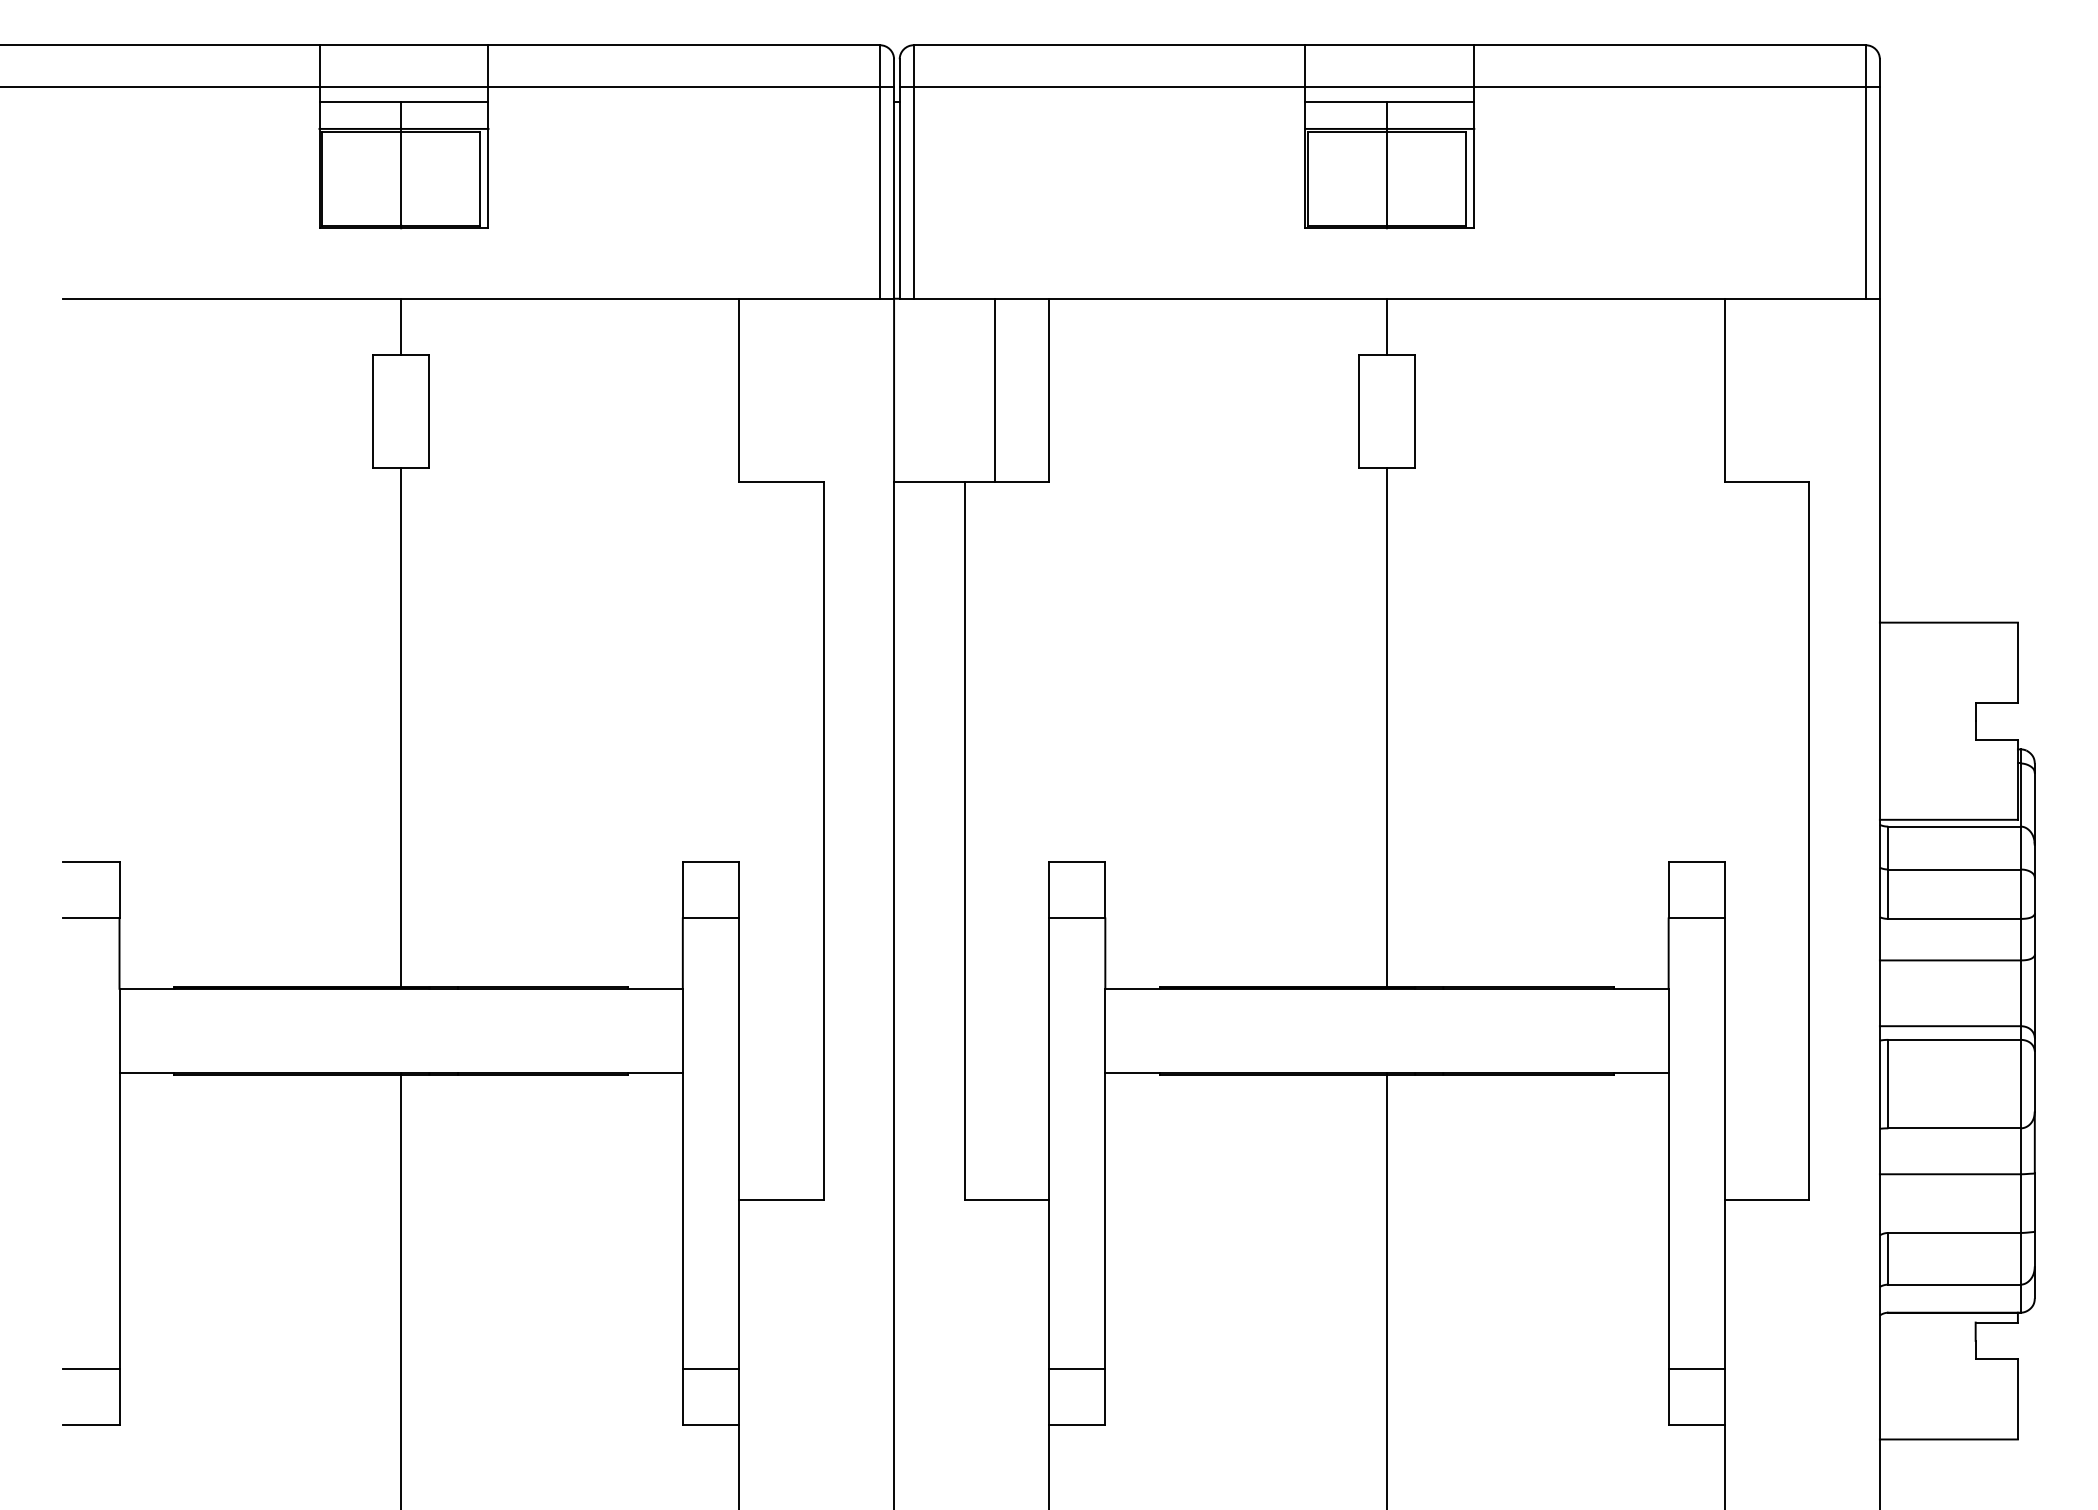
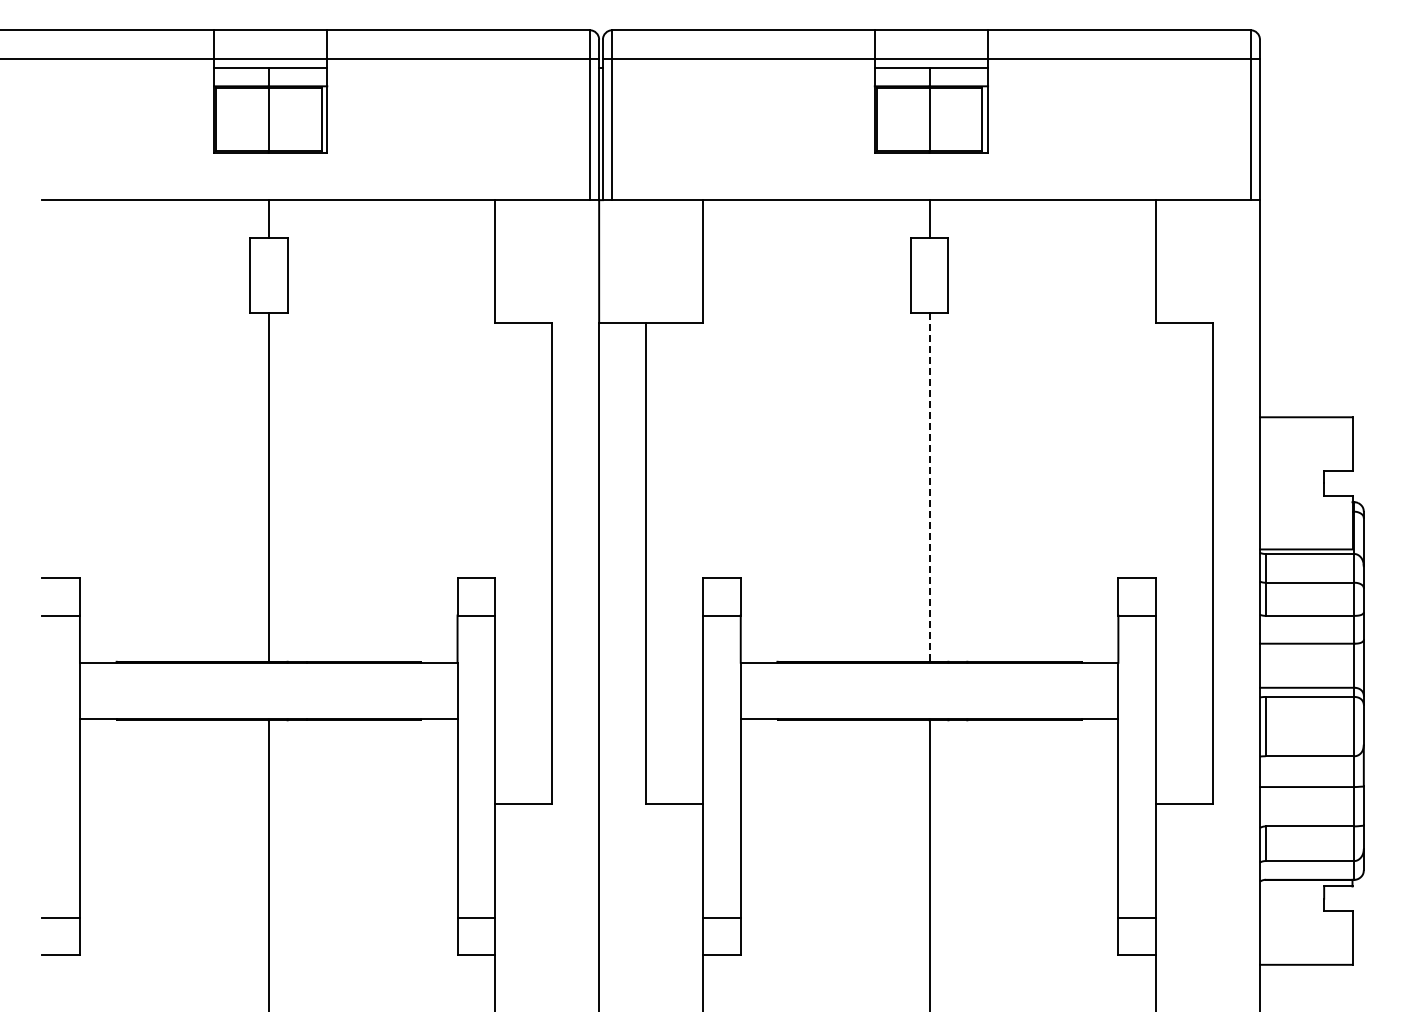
line: (996, 390) -> (667, 261), removed
line: (1386, 728) -> (929, 488), solid -> dashed

